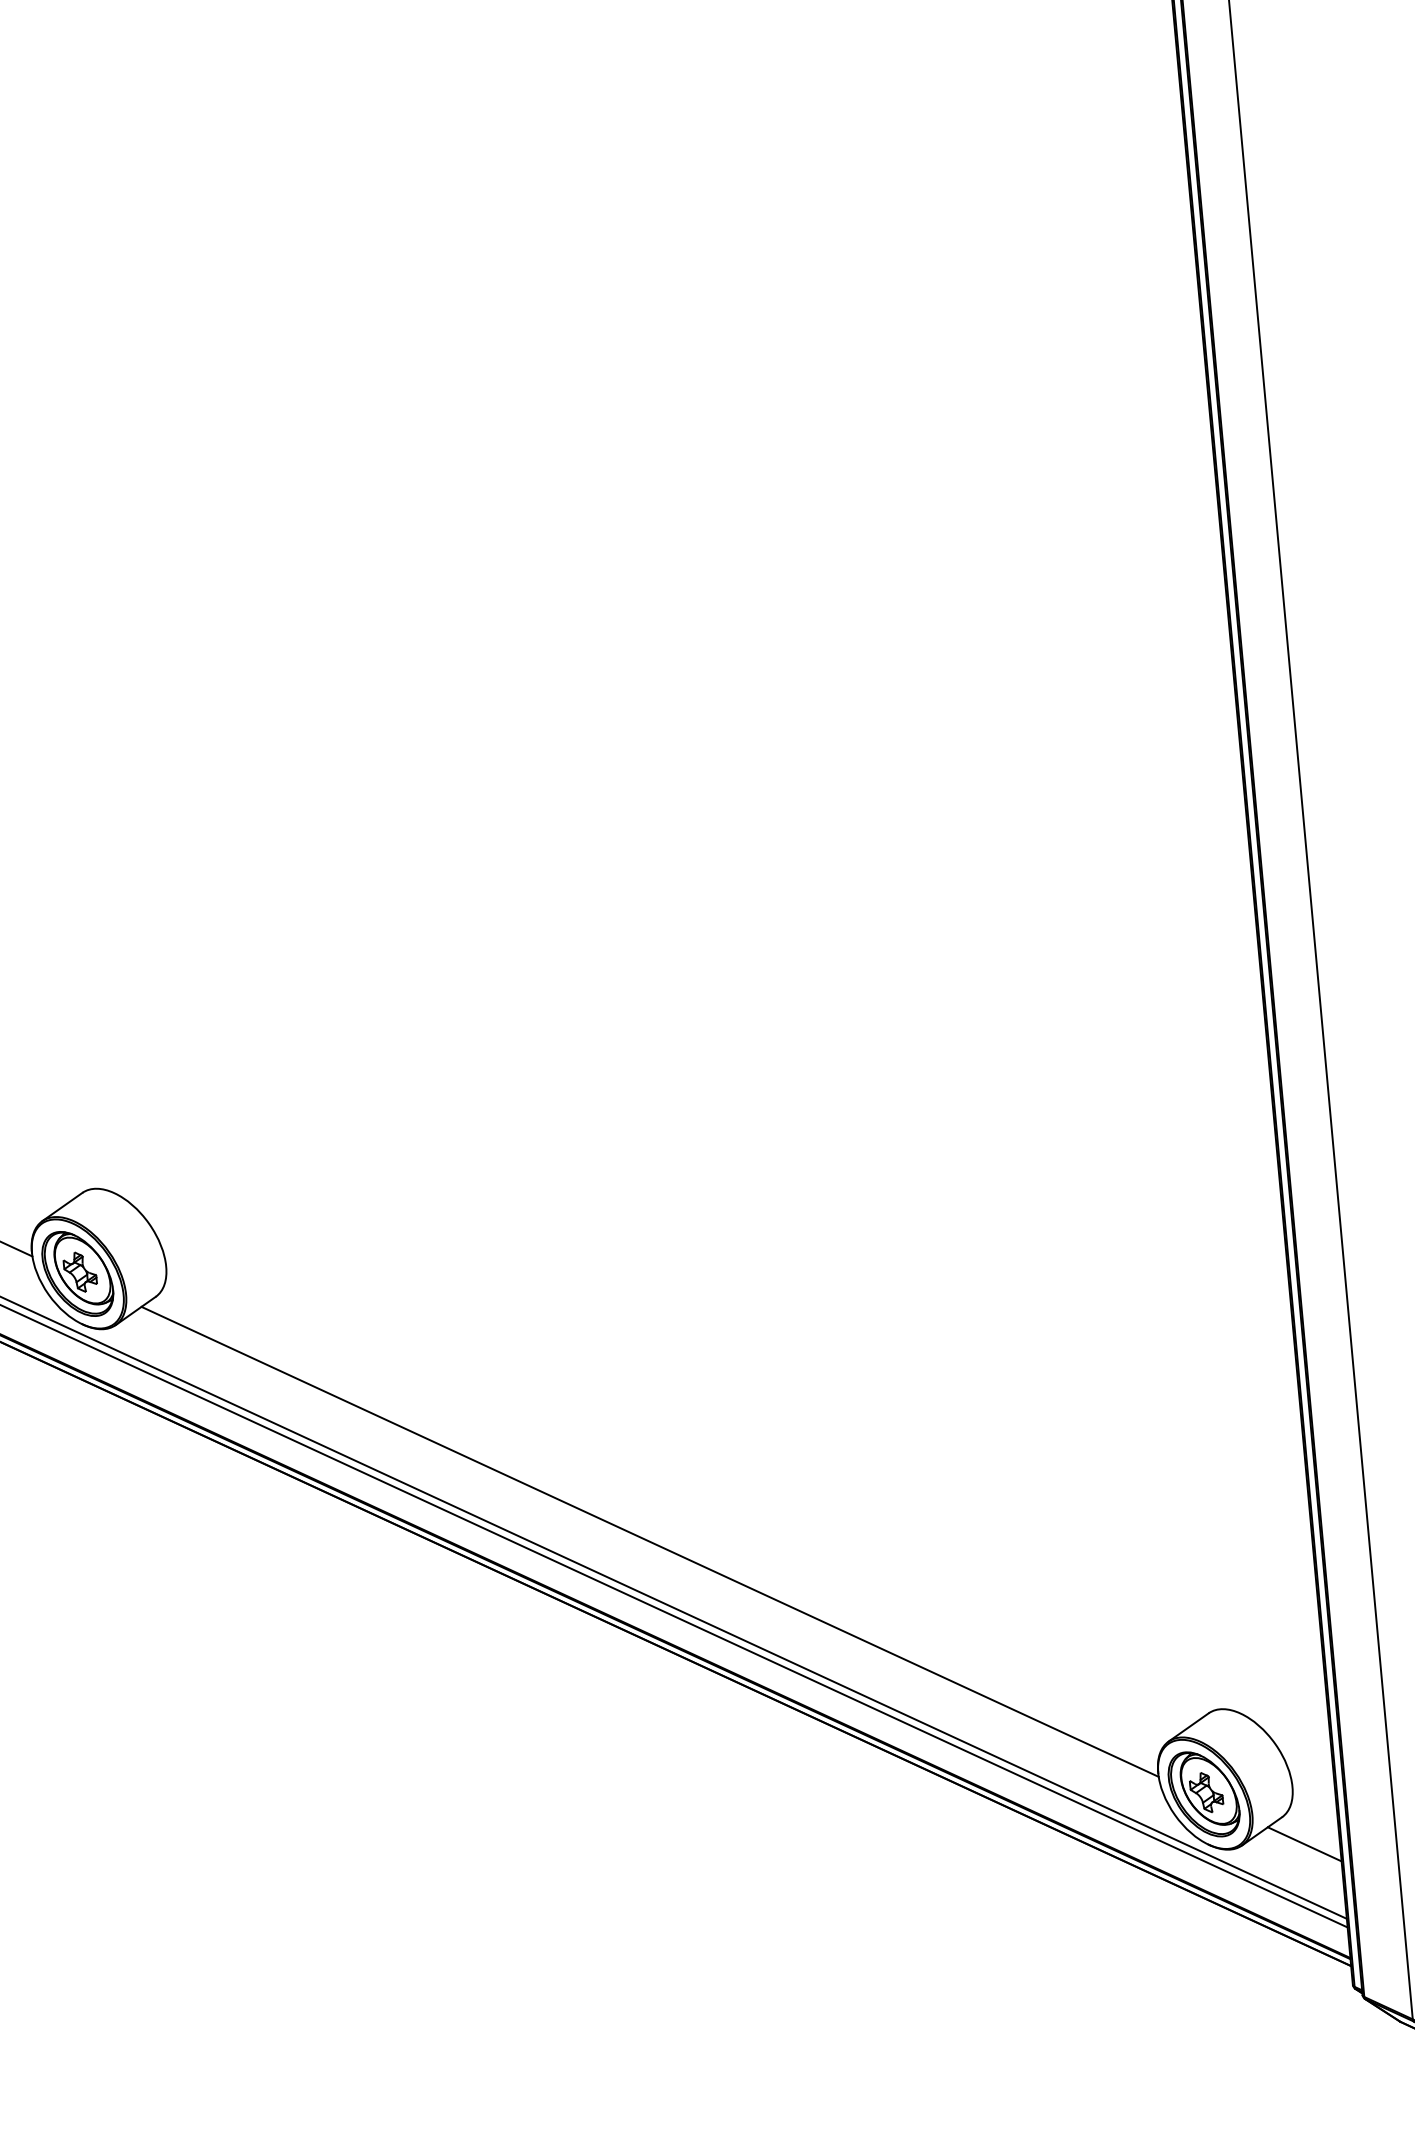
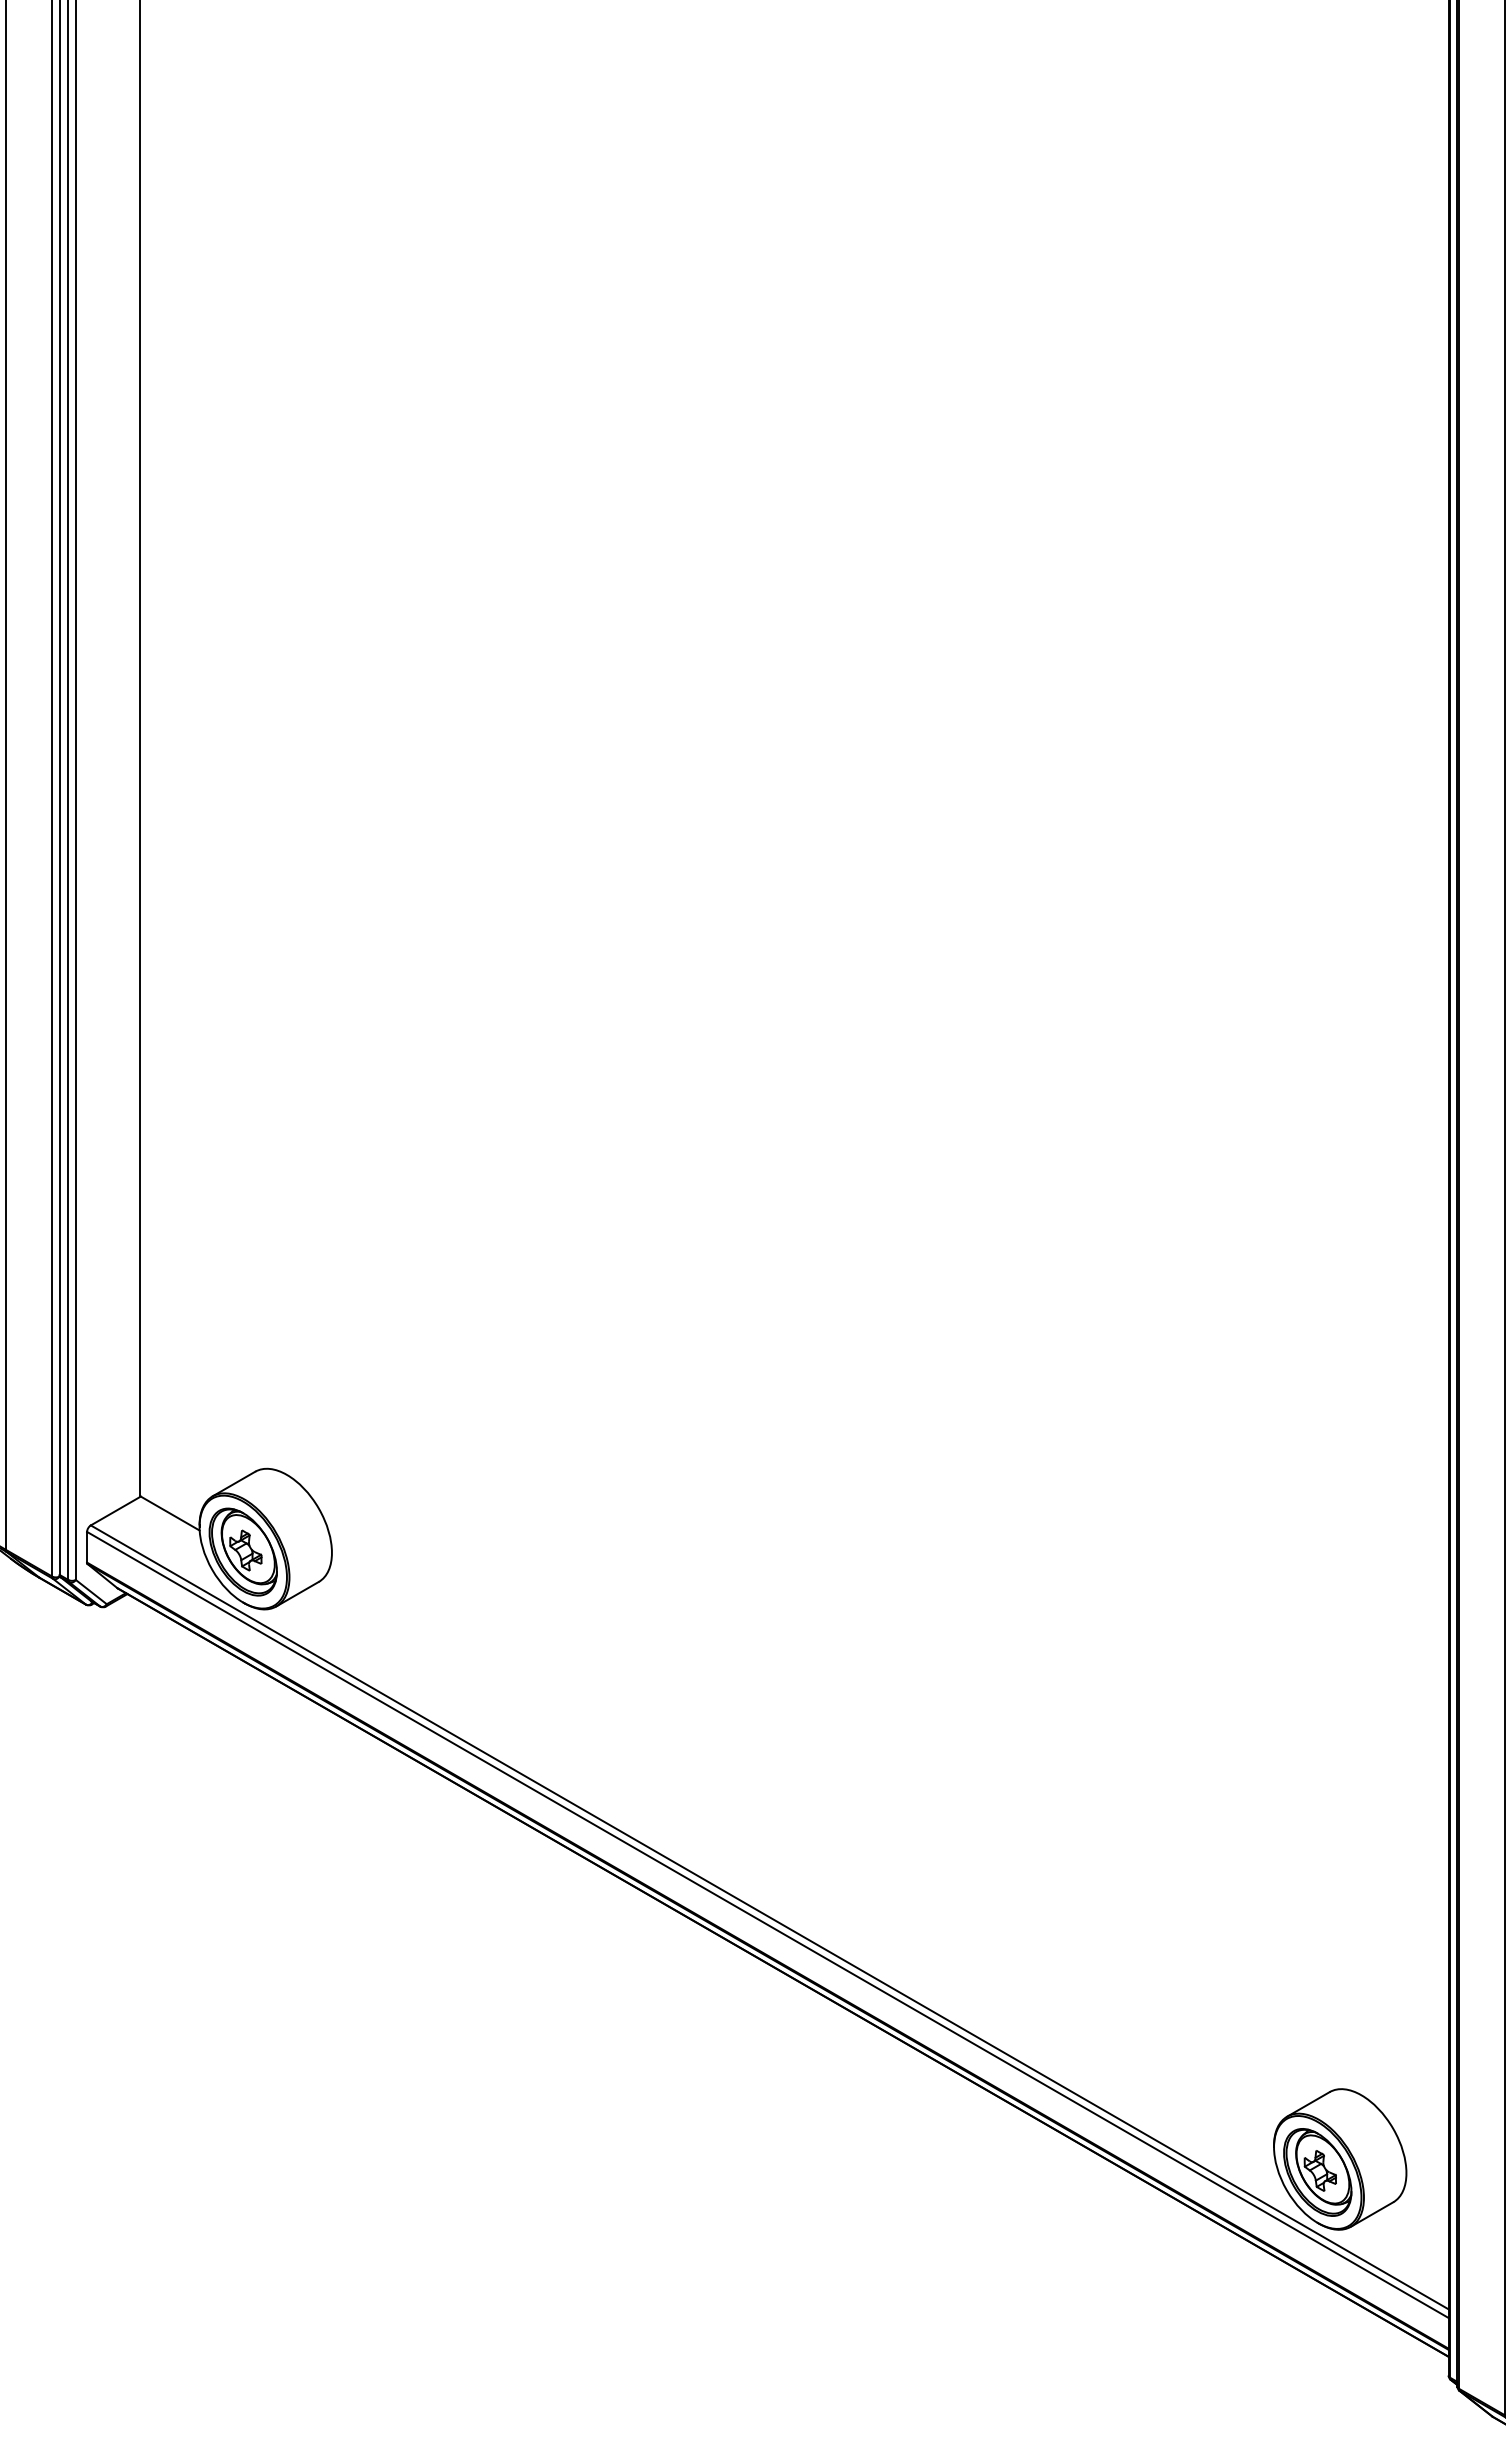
line: (649, 1541) -> (788, 1870), removed
line: (1304, 1843) -> (1413, 2230), removed

